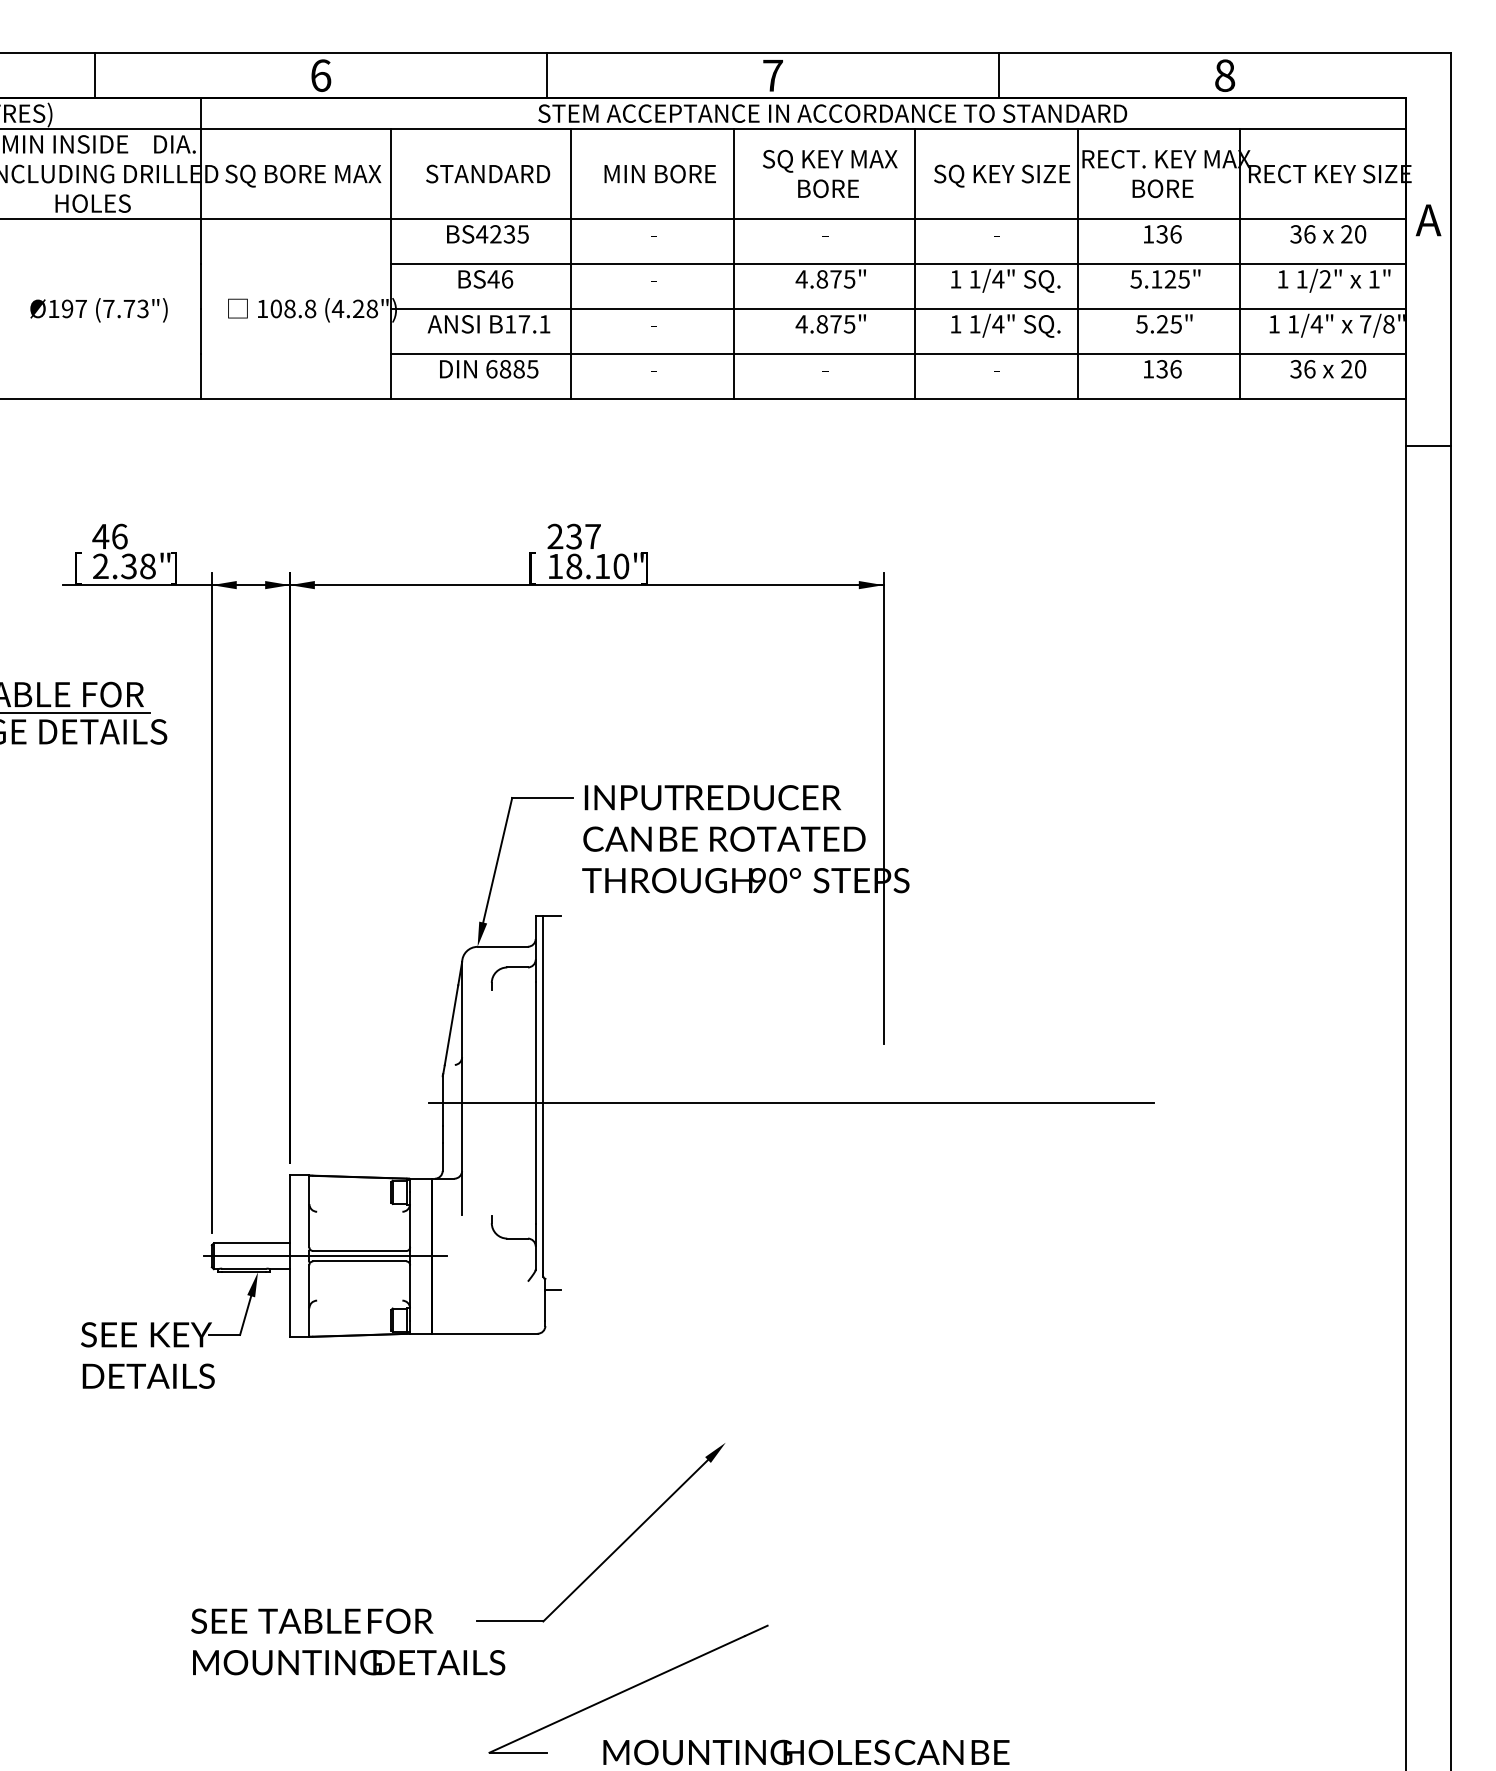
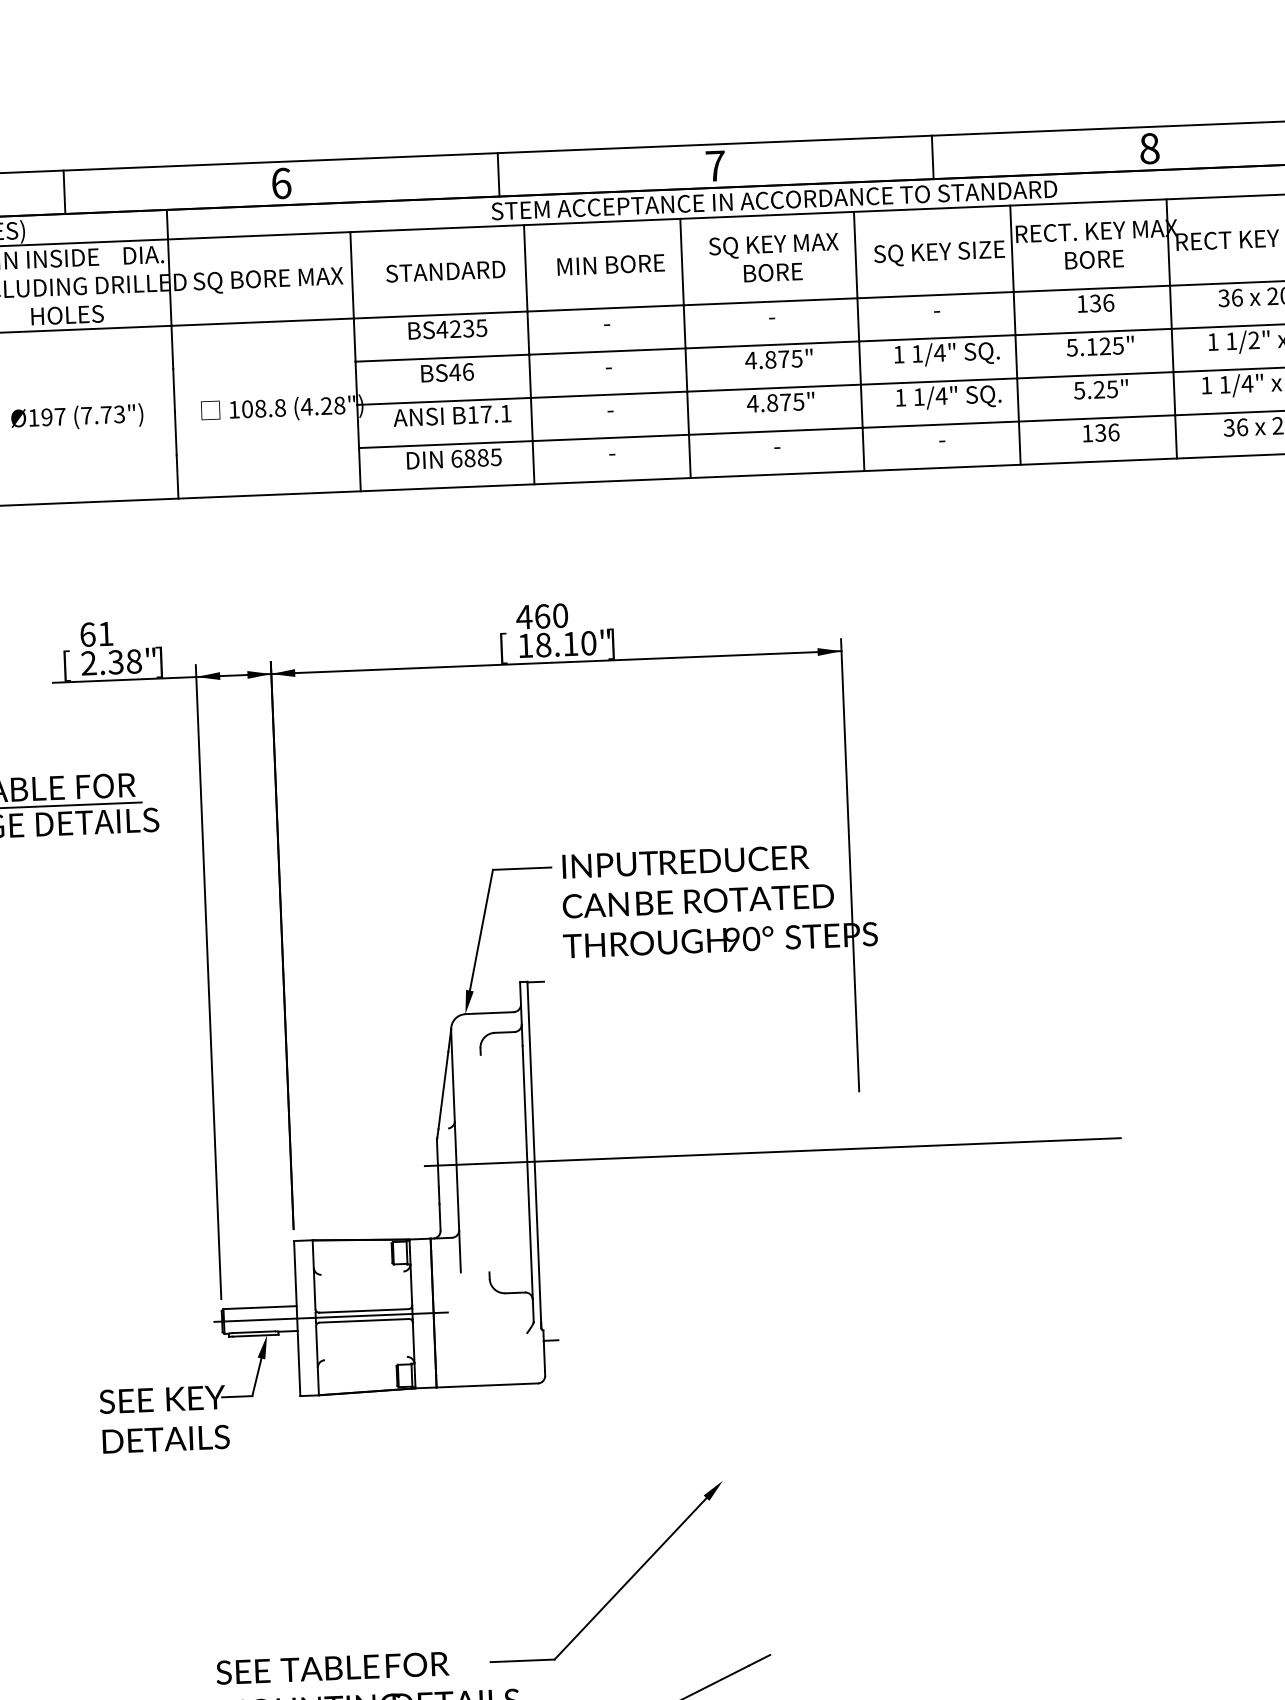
text: (109, 536) -> (96, 634), 46 -> 61
text: (573, 536) -> (541, 616), 237 -> 460

